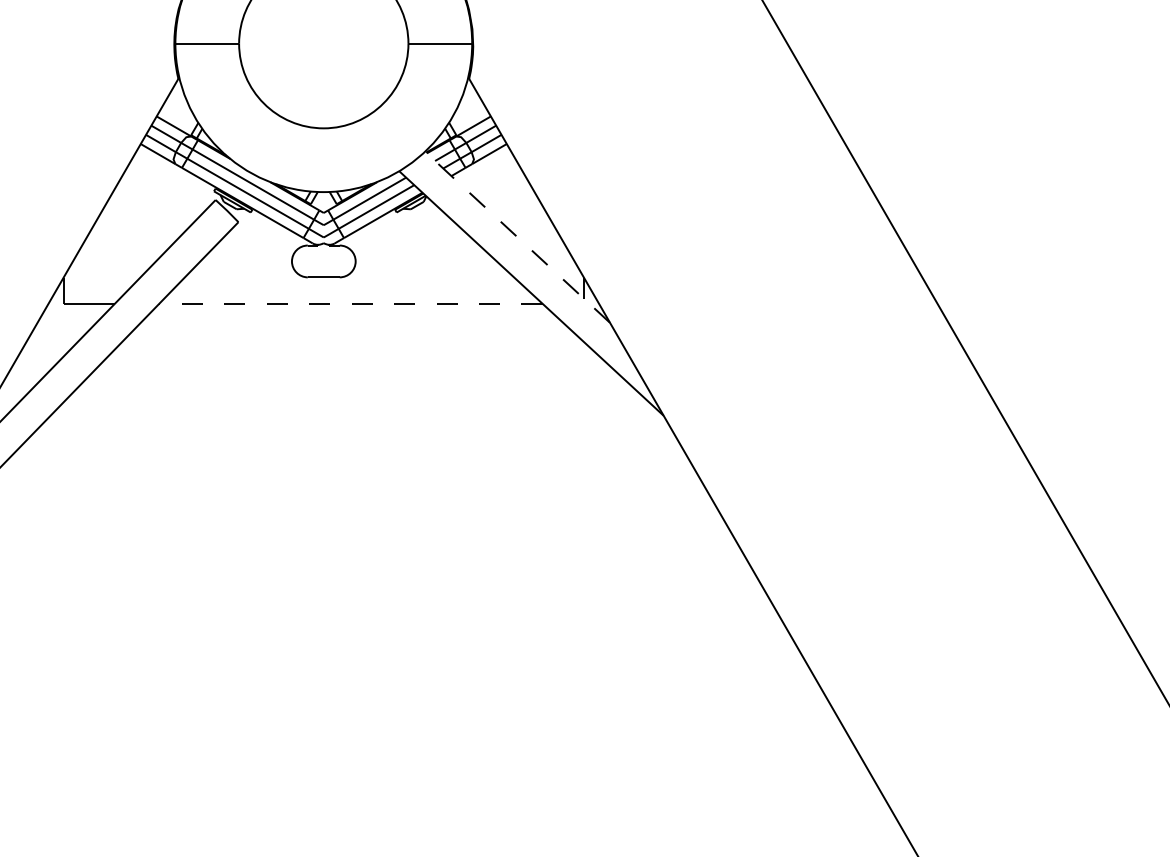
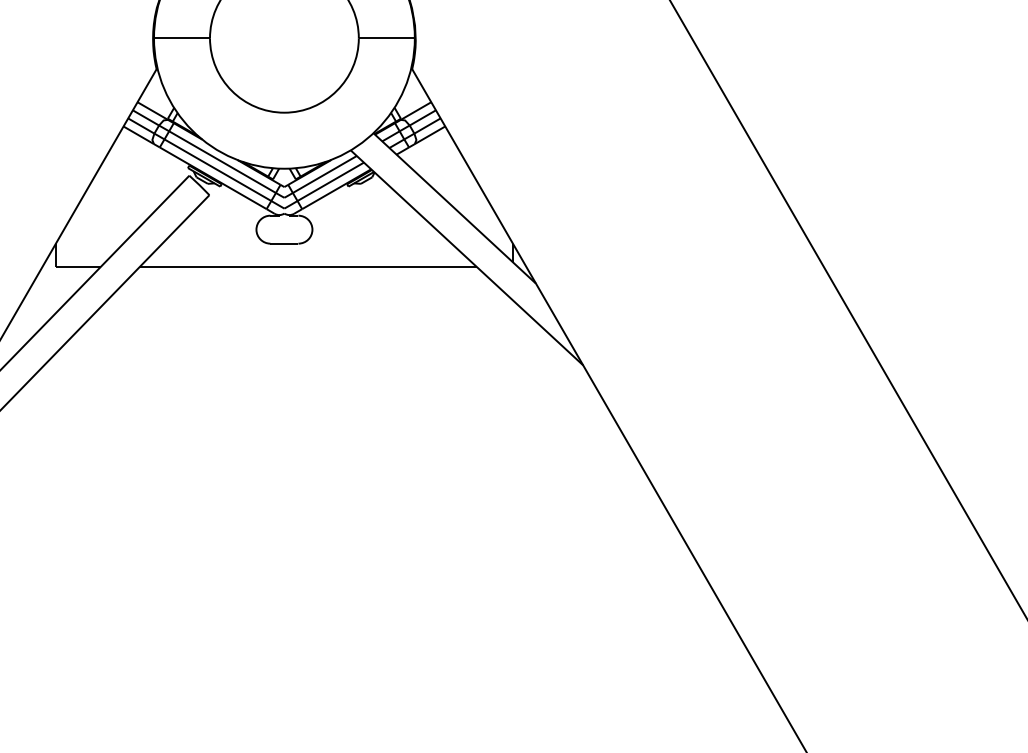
line: (517, 237) -> (454, 208), dashed -> solid
line: (351, 303) -> (308, 266), dashed -> solid

